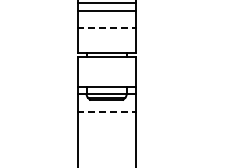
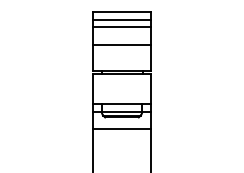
line: (107, 28) -> (122, 45), dashed -> solid
line: (107, 111) -> (122, 129), dashed -> solid

